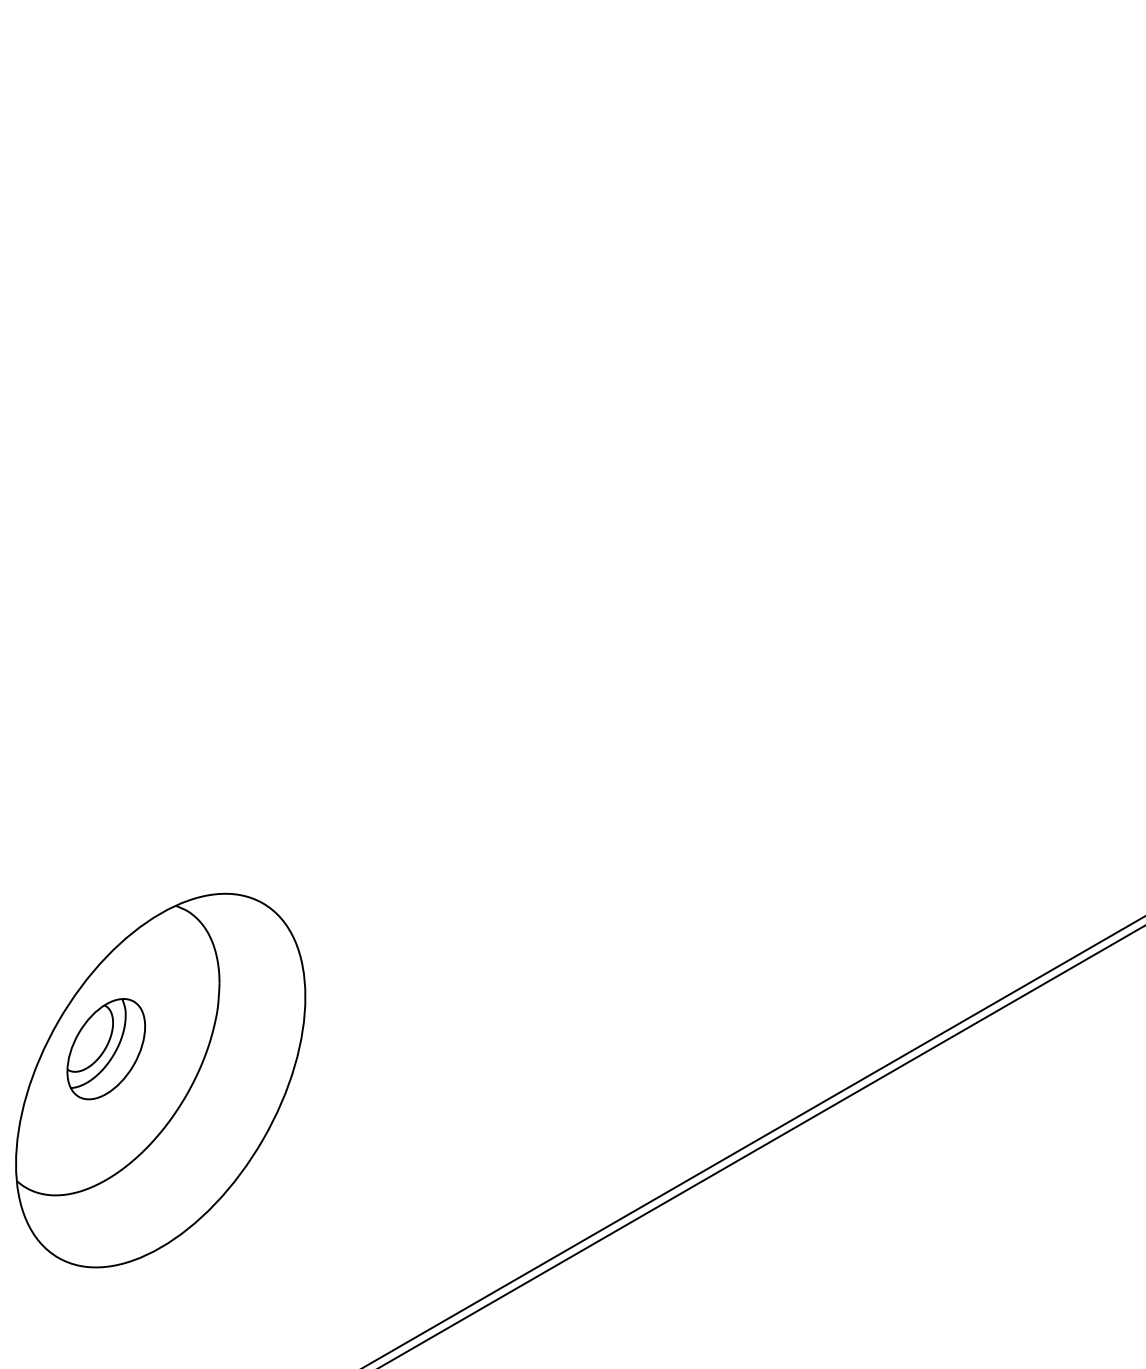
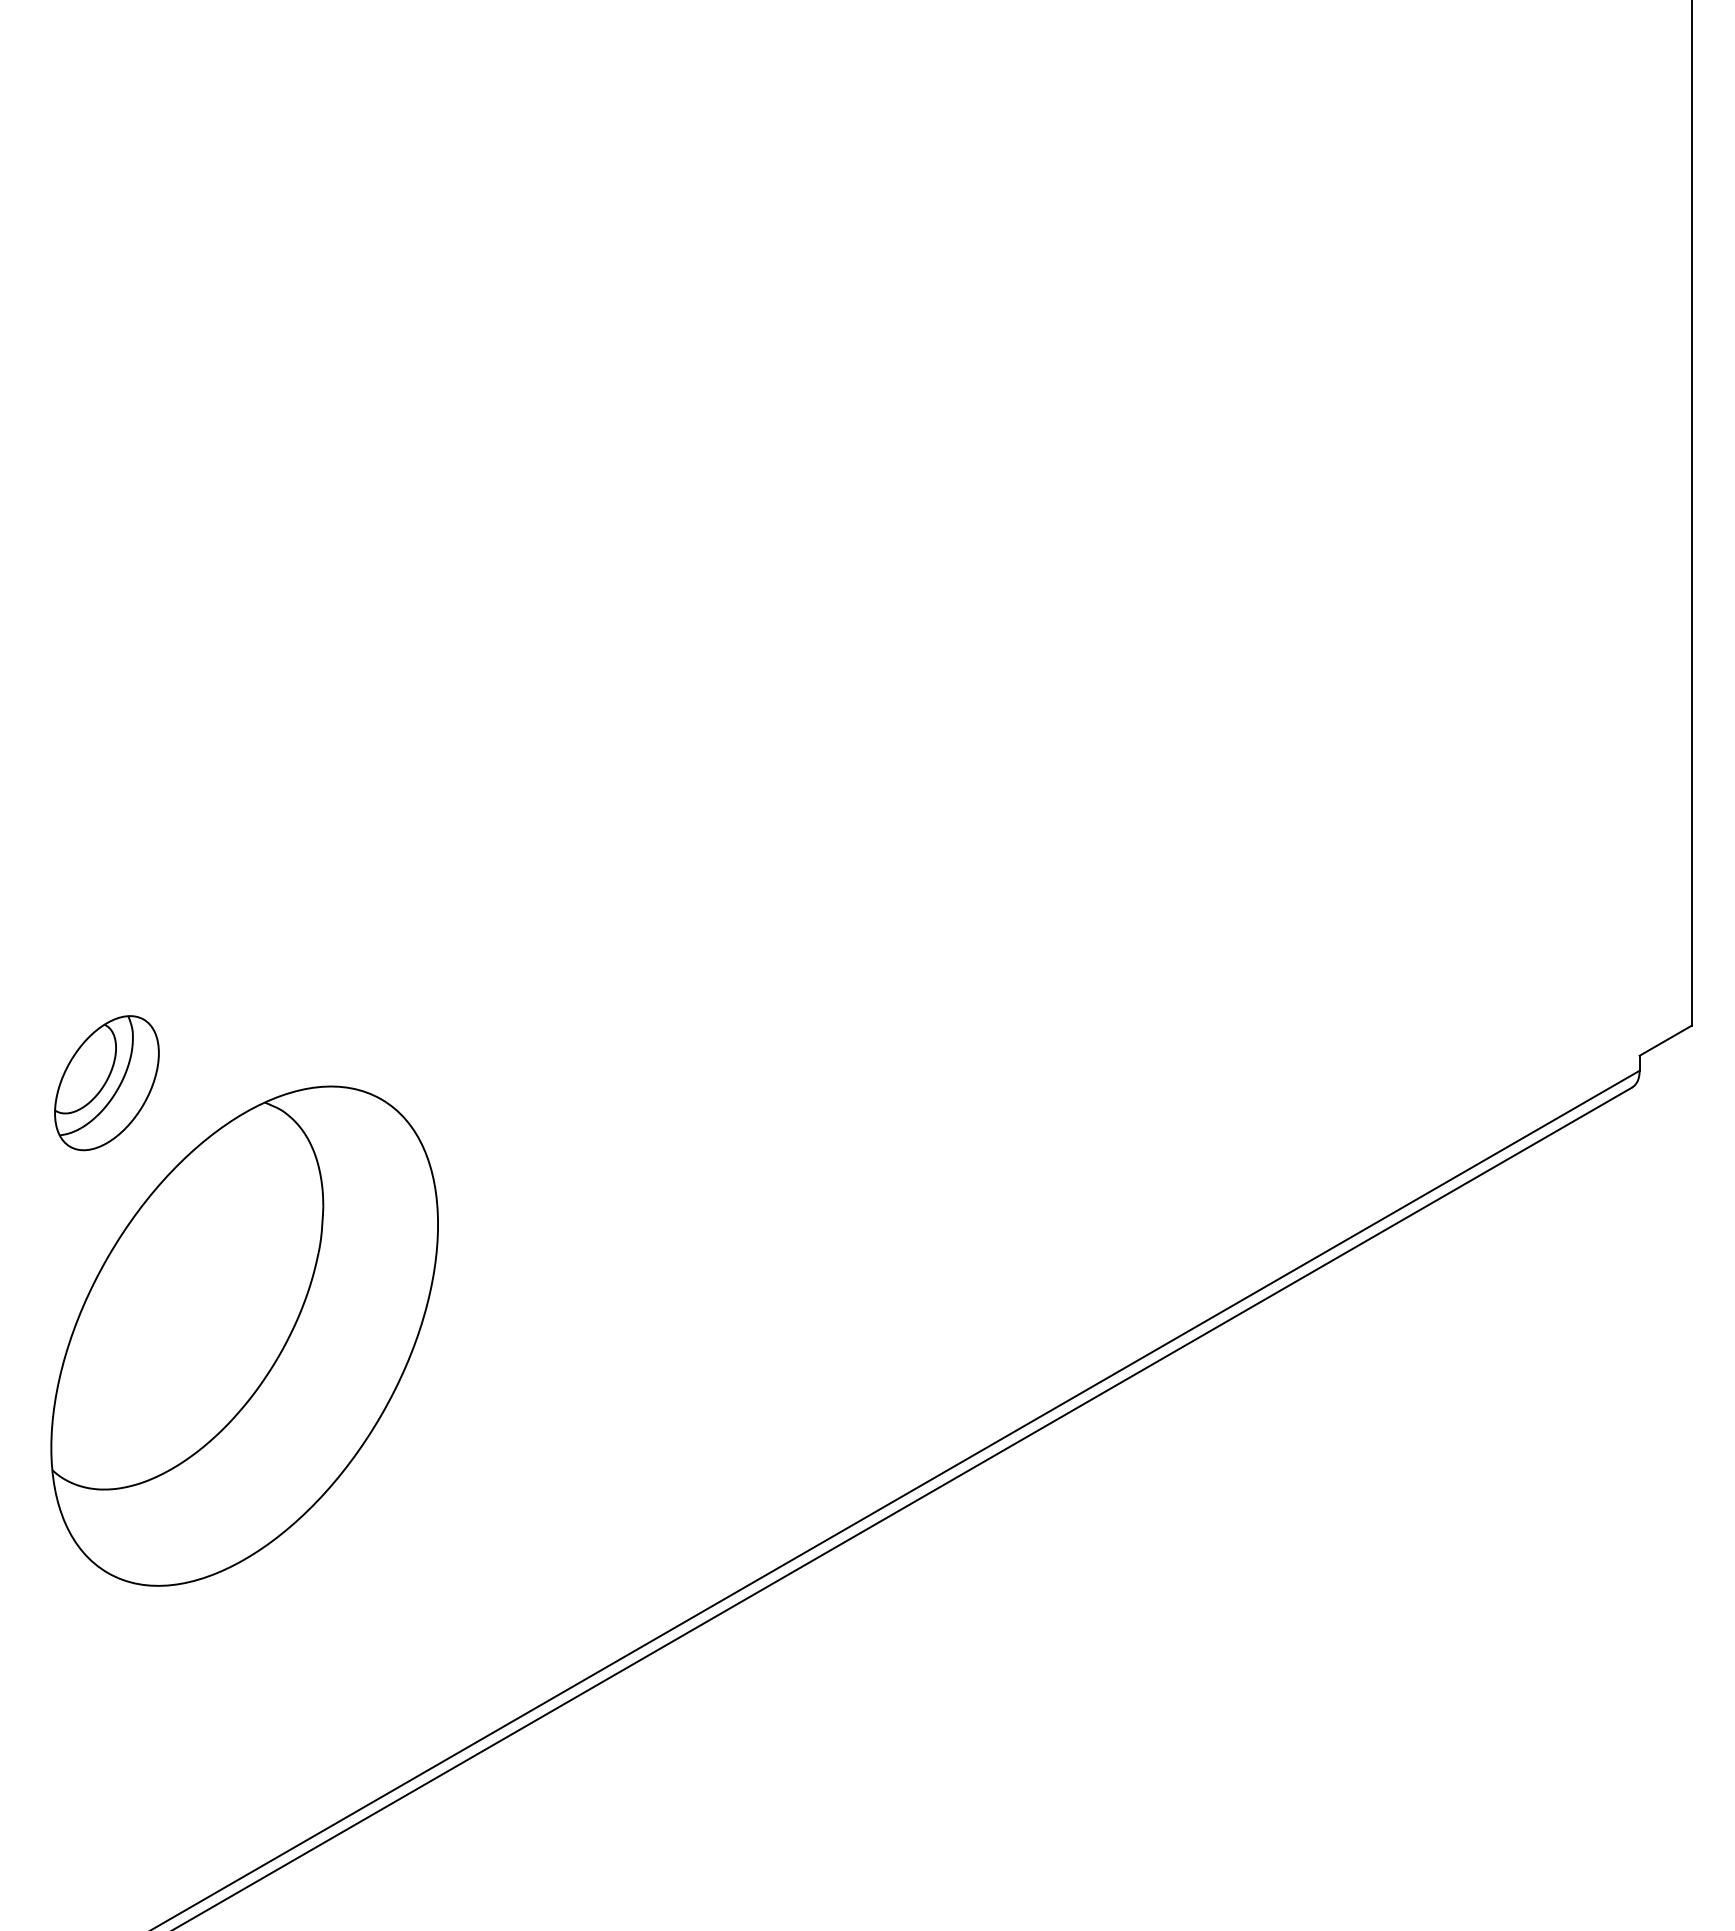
part: (105, 1049) -> (106, 1083), moved

